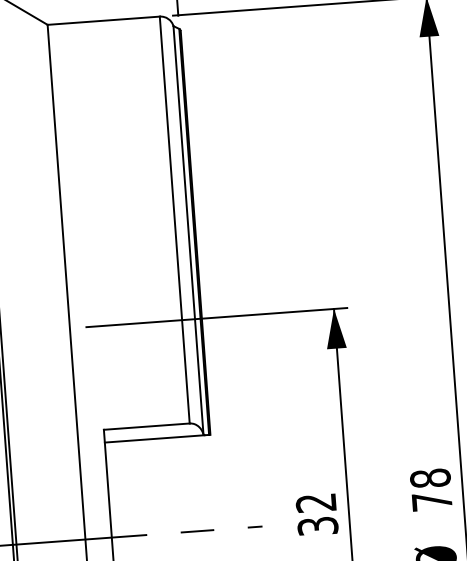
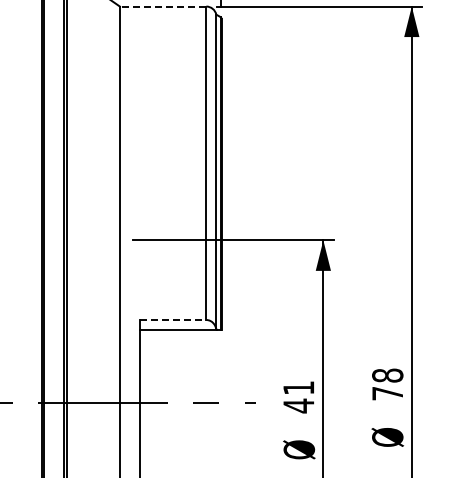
line: (102, 20) -> (162, 6), solid -> dashed
line: (147, 427) -> (173, 320), solid -> dashed
text: (316, 515) -> (298, 397), 32 -> 41

